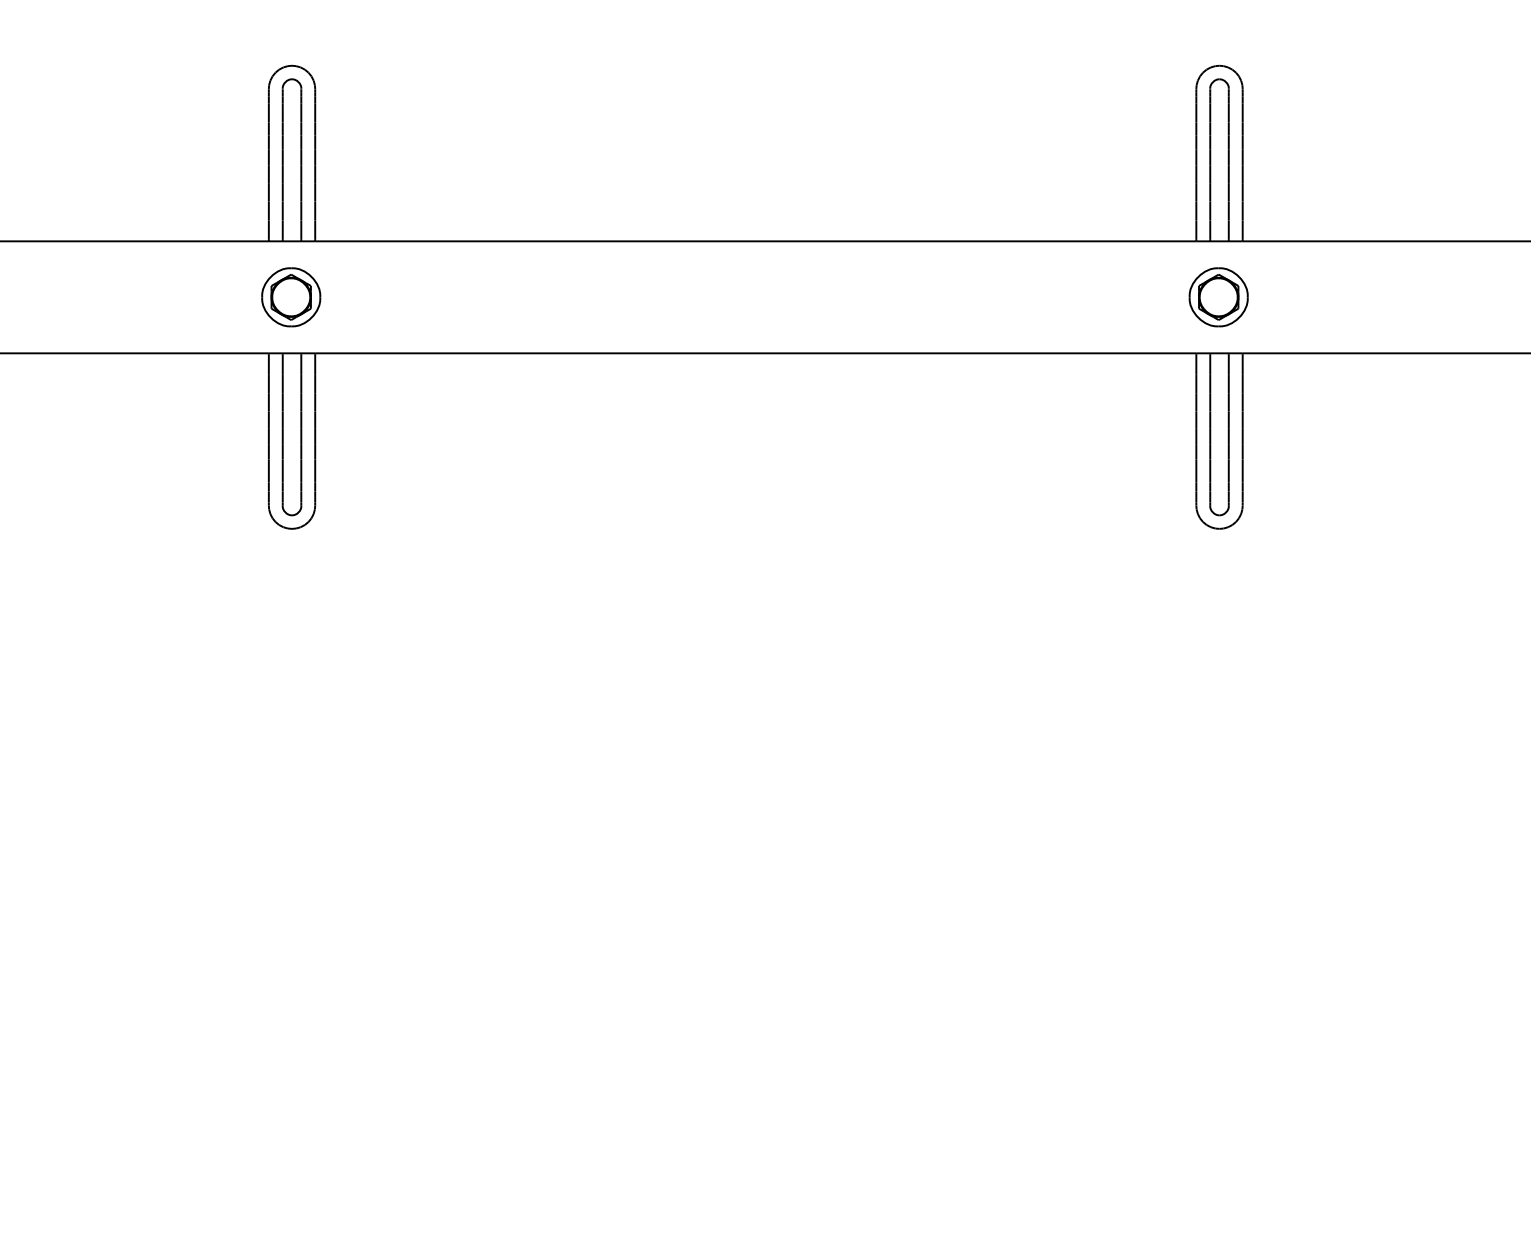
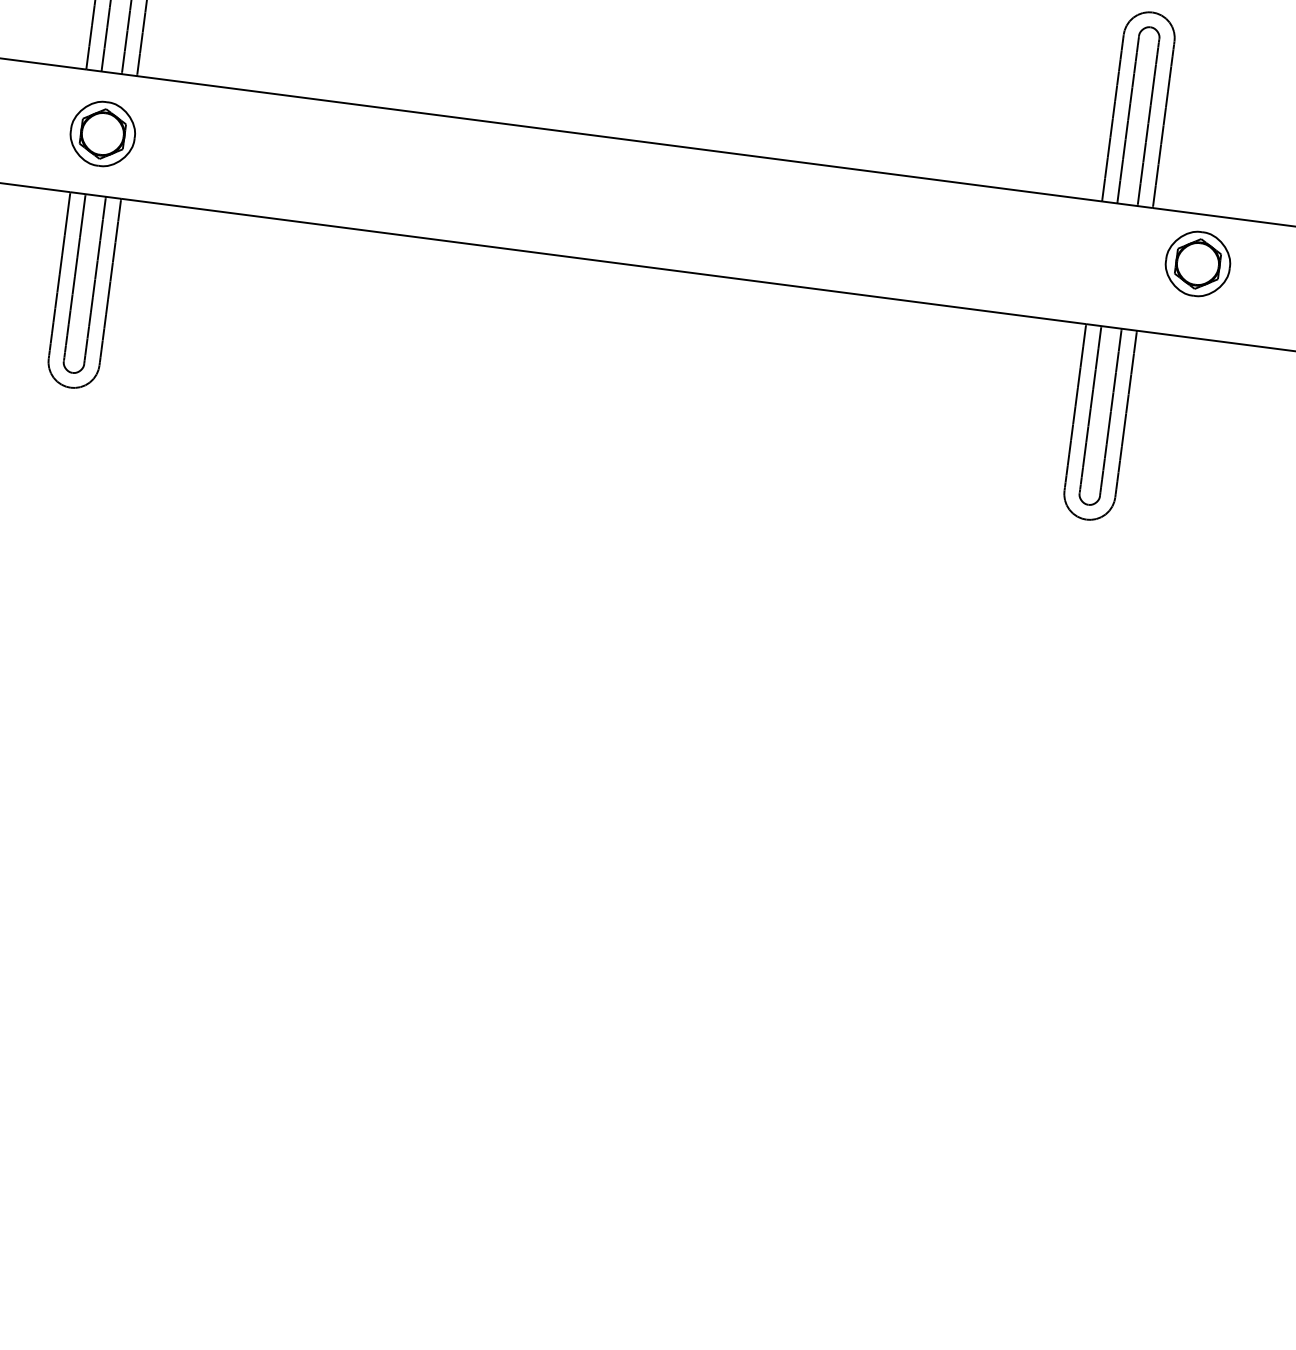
part: (1218, 297) -> (1197, 264), moved

